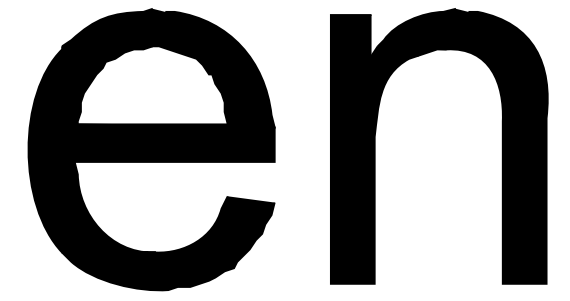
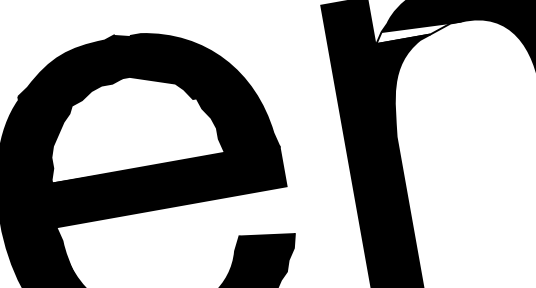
fill: (408, 50) -> (417, 30), removed

